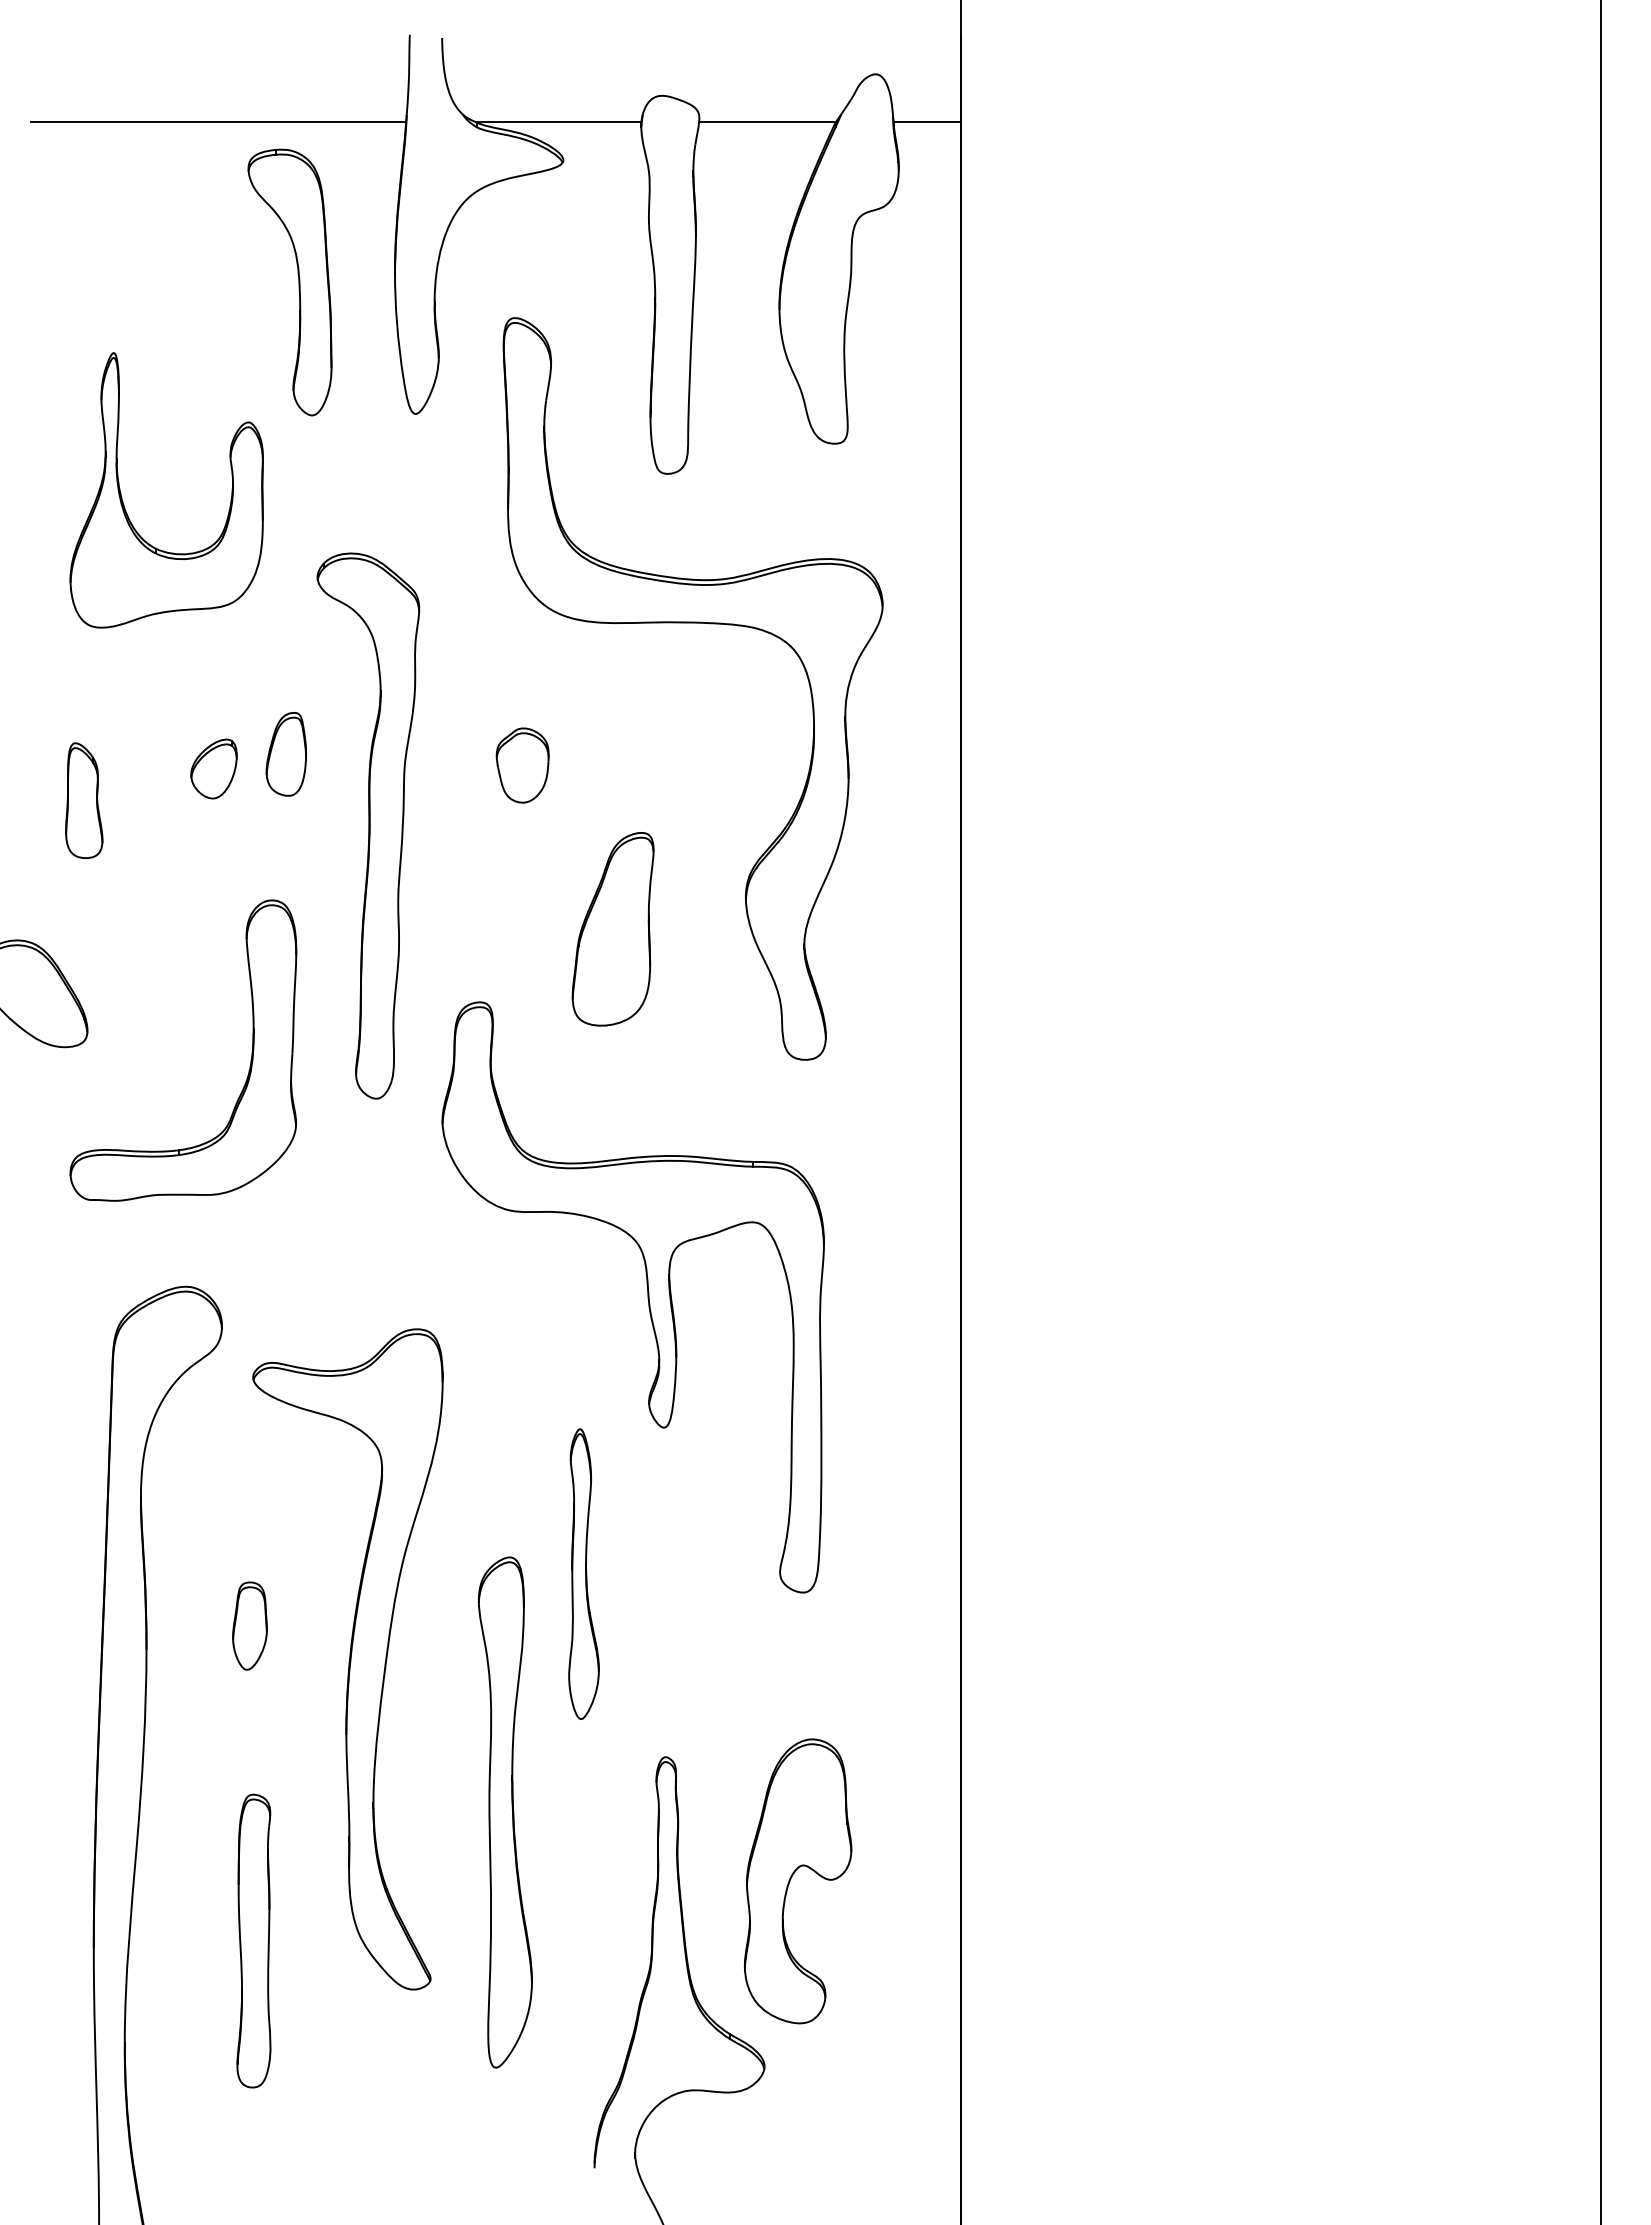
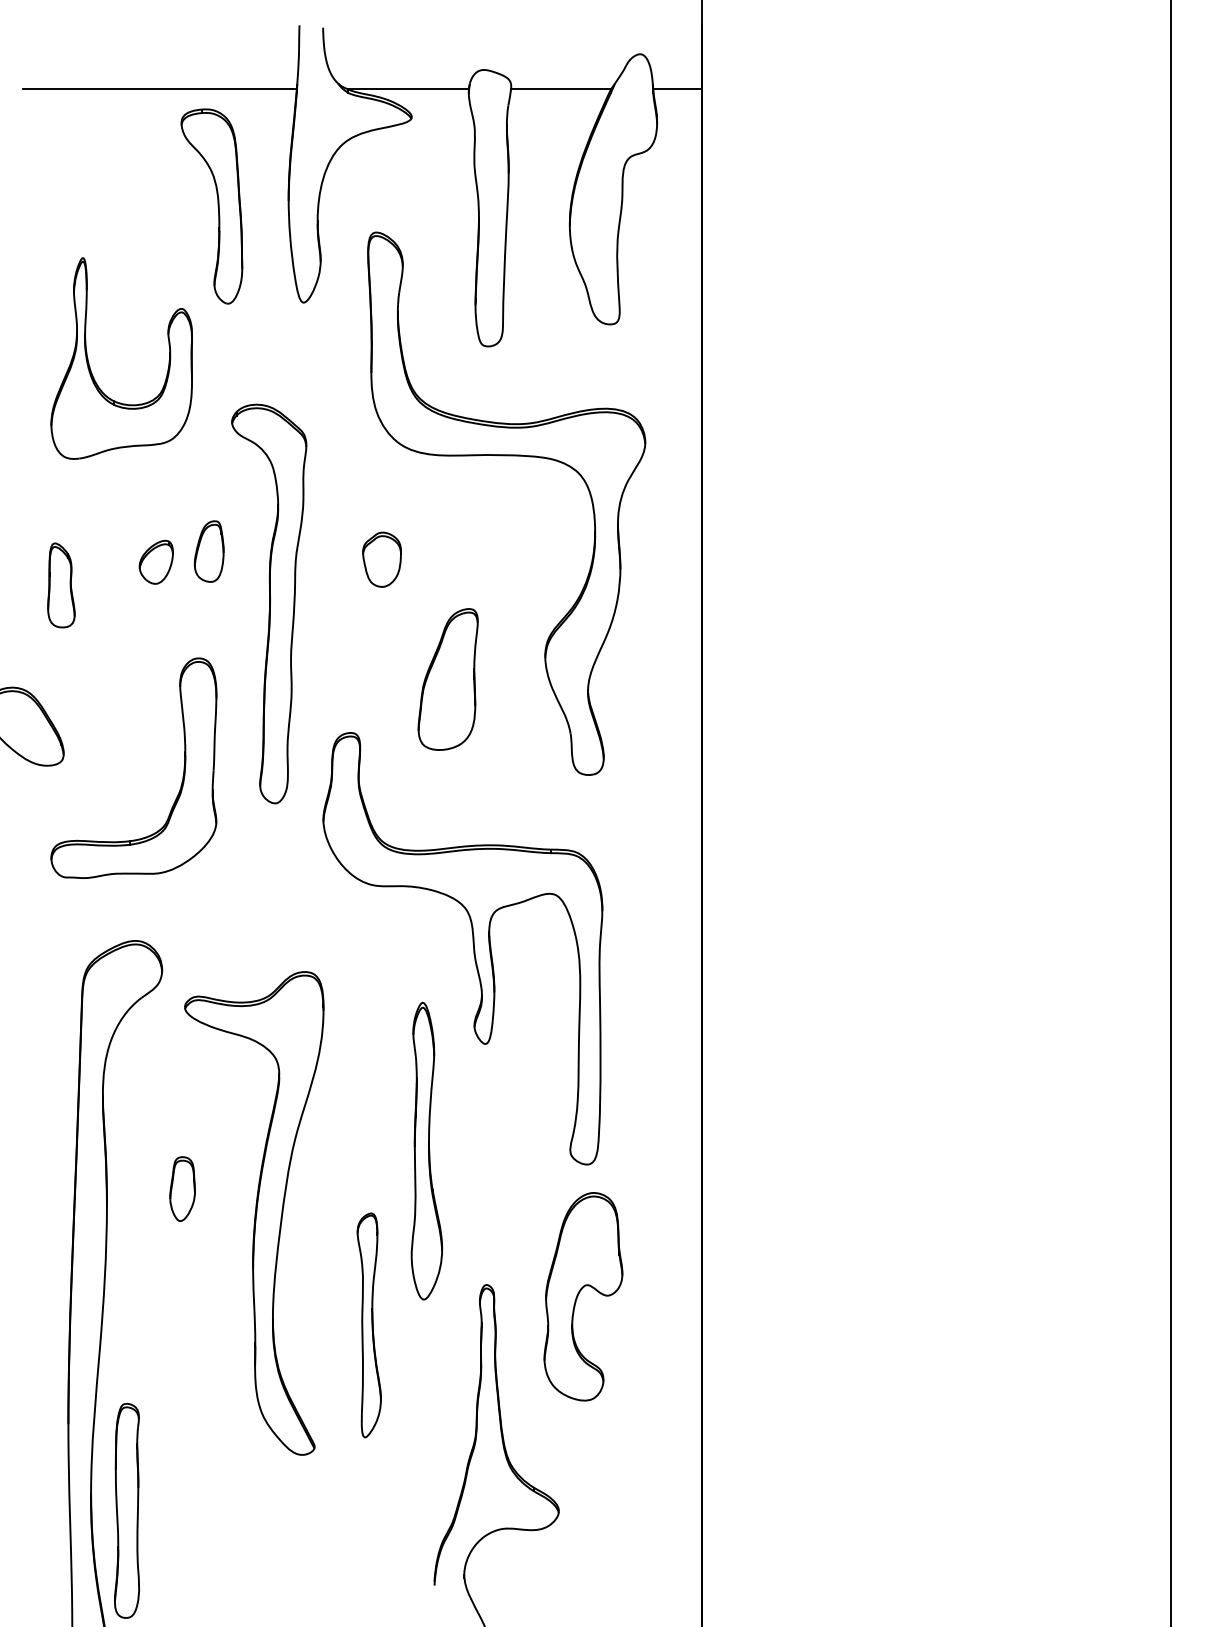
part: (583, 1573) -> (426, 1150), size x1.4
part: (504, 1812) -> (368, 1325), size x0.6
part: (792, 1877) -> (579, 1293), moved
part: (253, 1940) -> (126, 1510), moved

